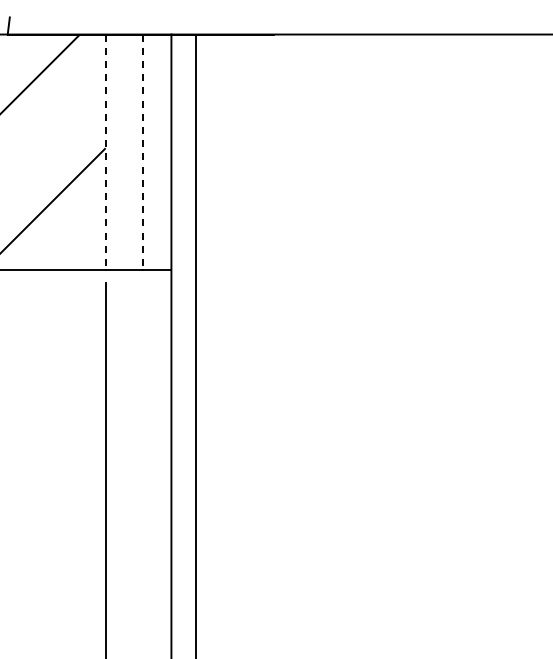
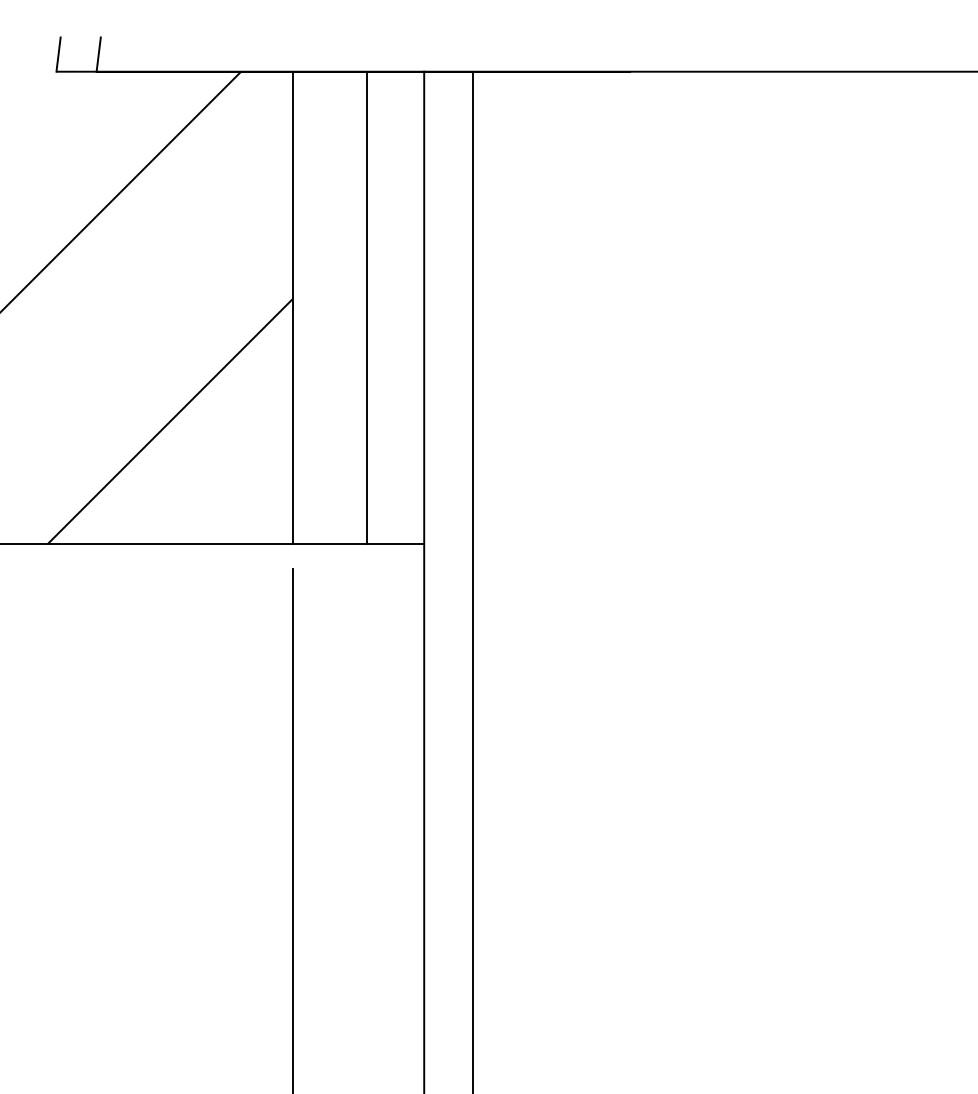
line: (105, 152) -> (292, 307), dashed -> solid
line: (142, 152) -> (366, 307), dashed -> solid

